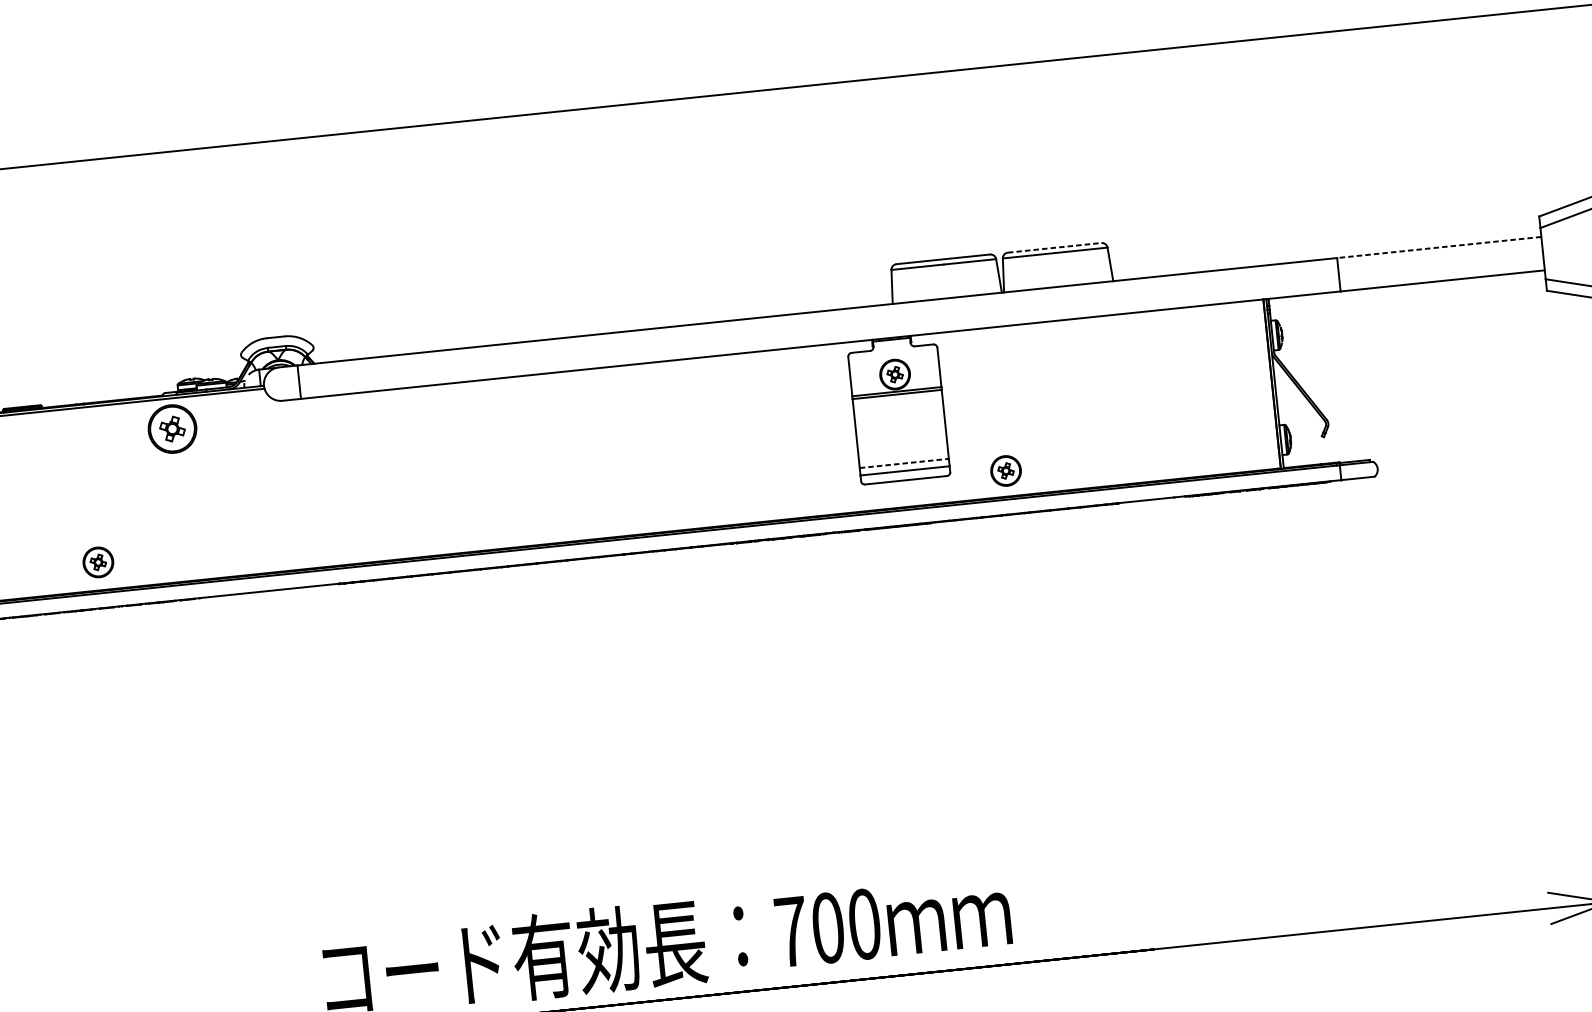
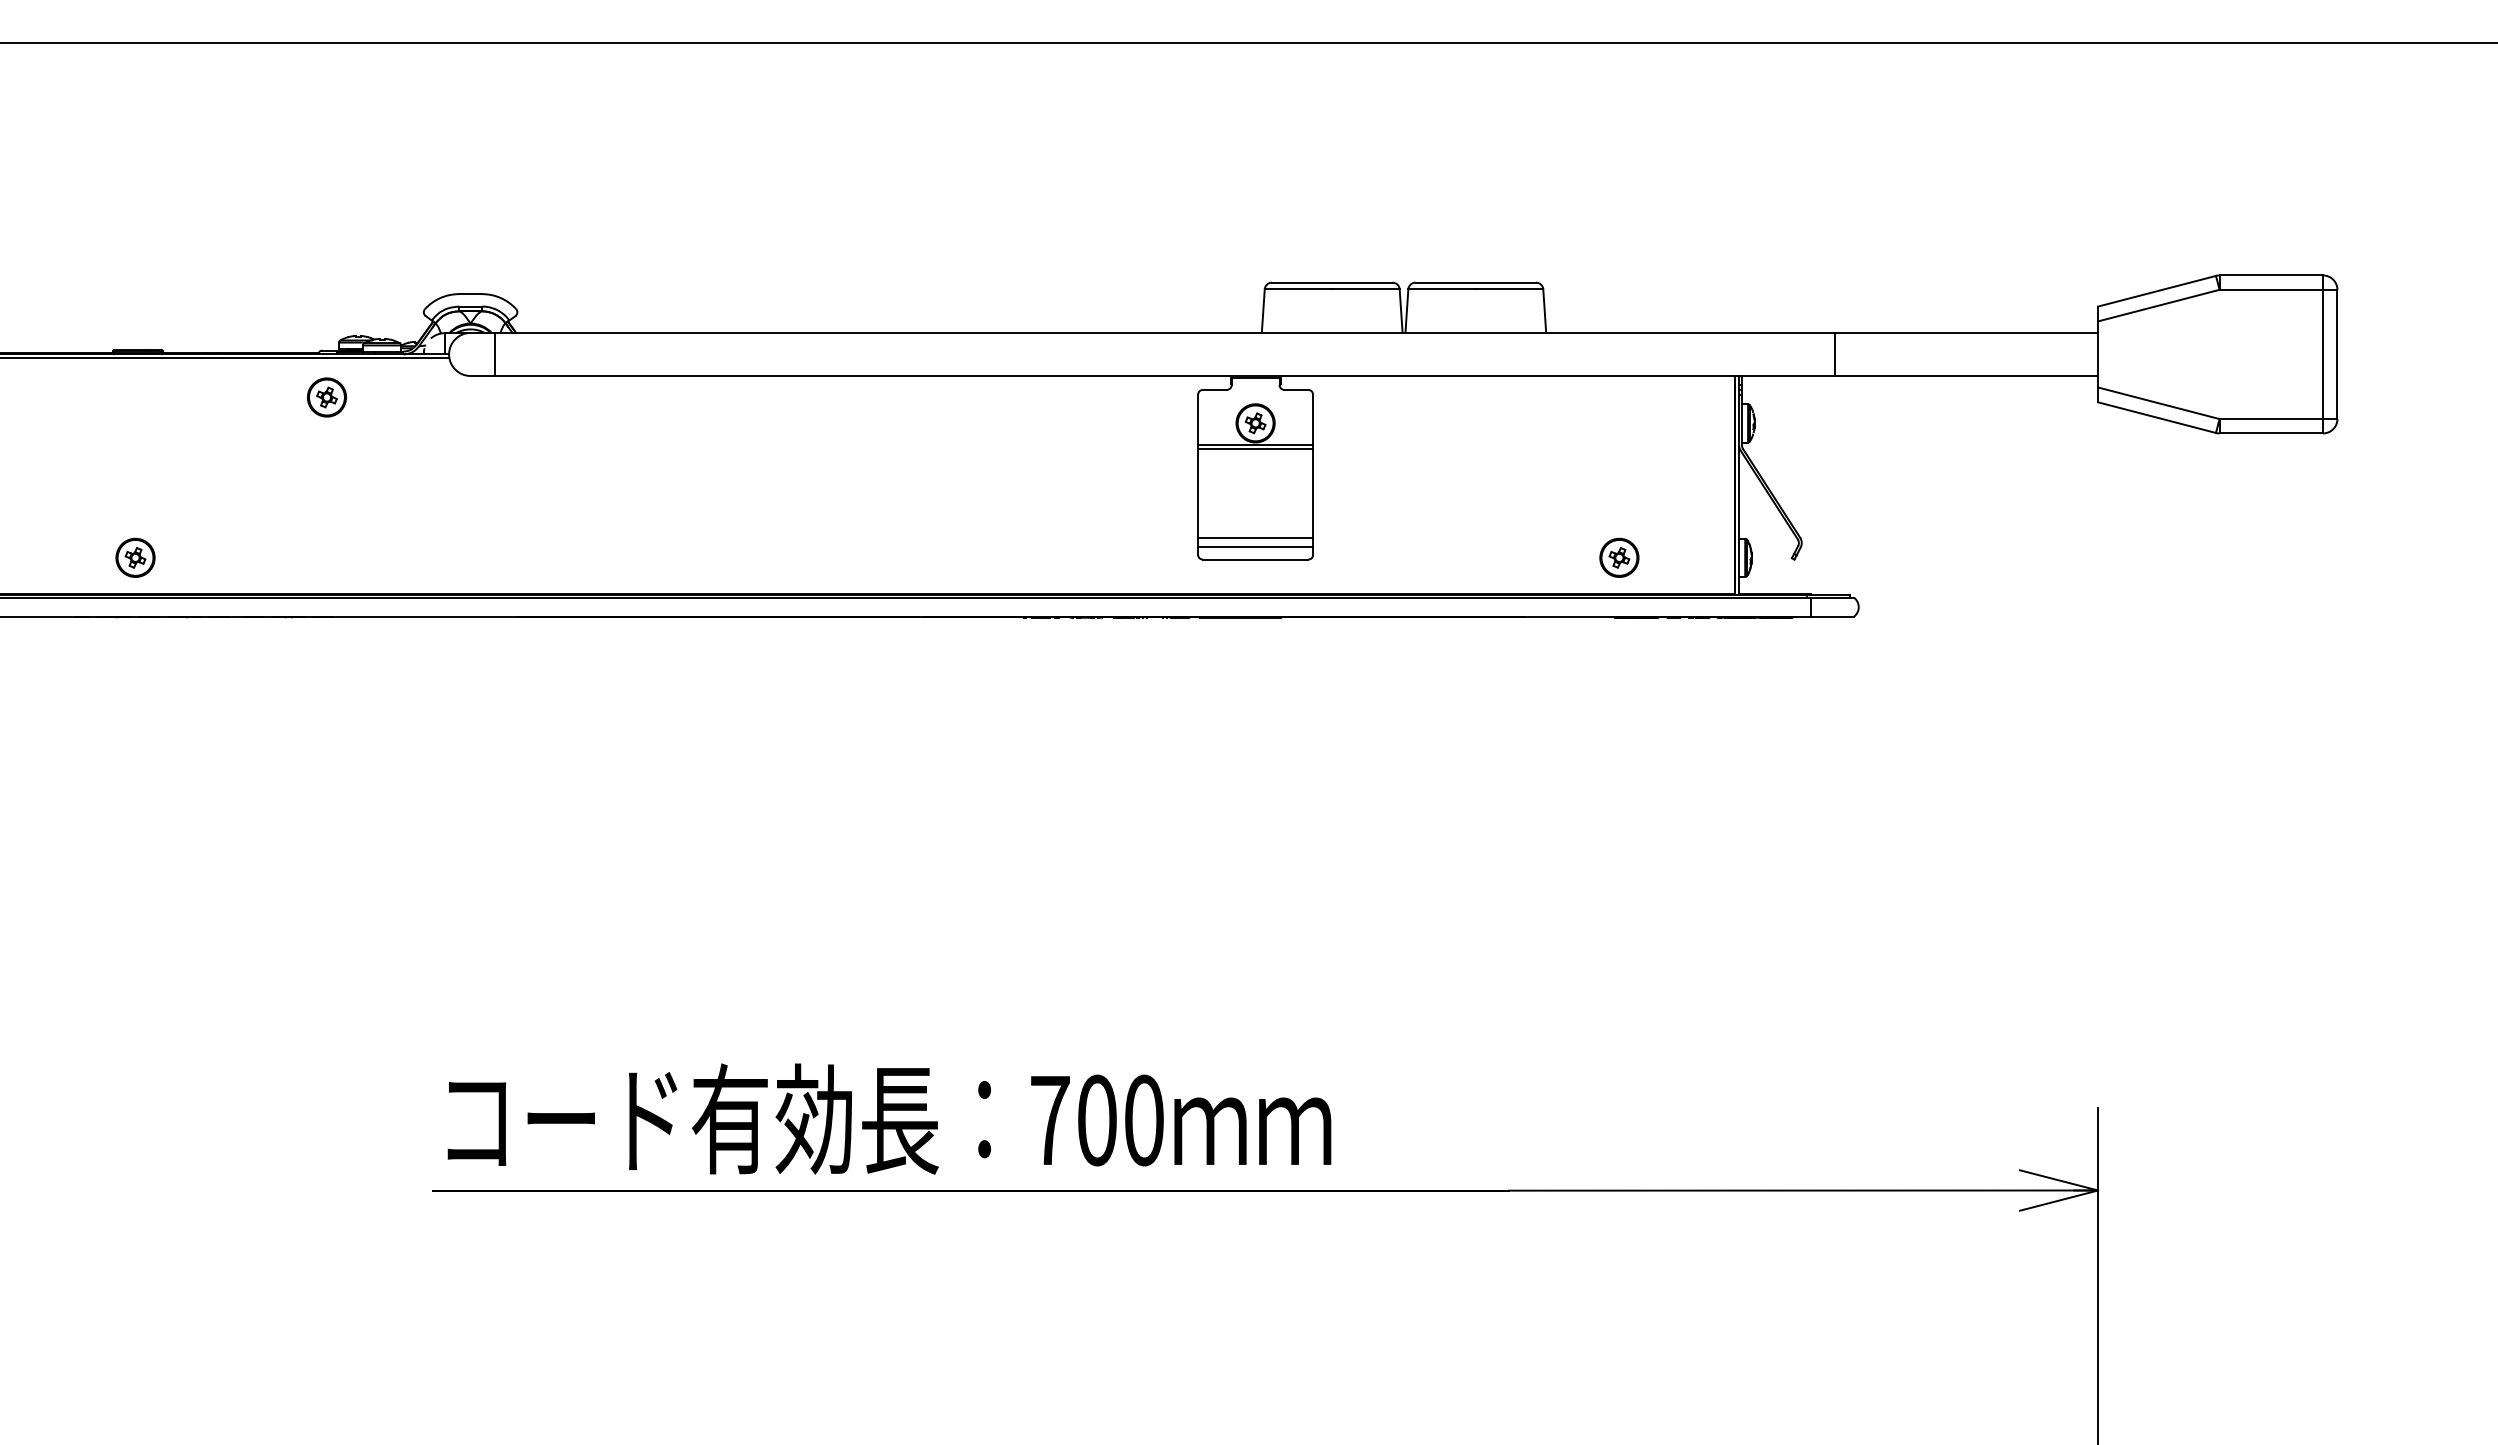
line: (1055, 247) -> (1476, 282), dashed -> solid
line: (1439, 247) -> (1966, 332), dashed -> solid
part: (173, 428) -> (327, 397), size x0.62
line: (904, 463) -> (1256, 537), dashed -> solid
part: (1006, 470) -> (1619, 557), moved
part: (98, 562) -> (135, 557), moved

